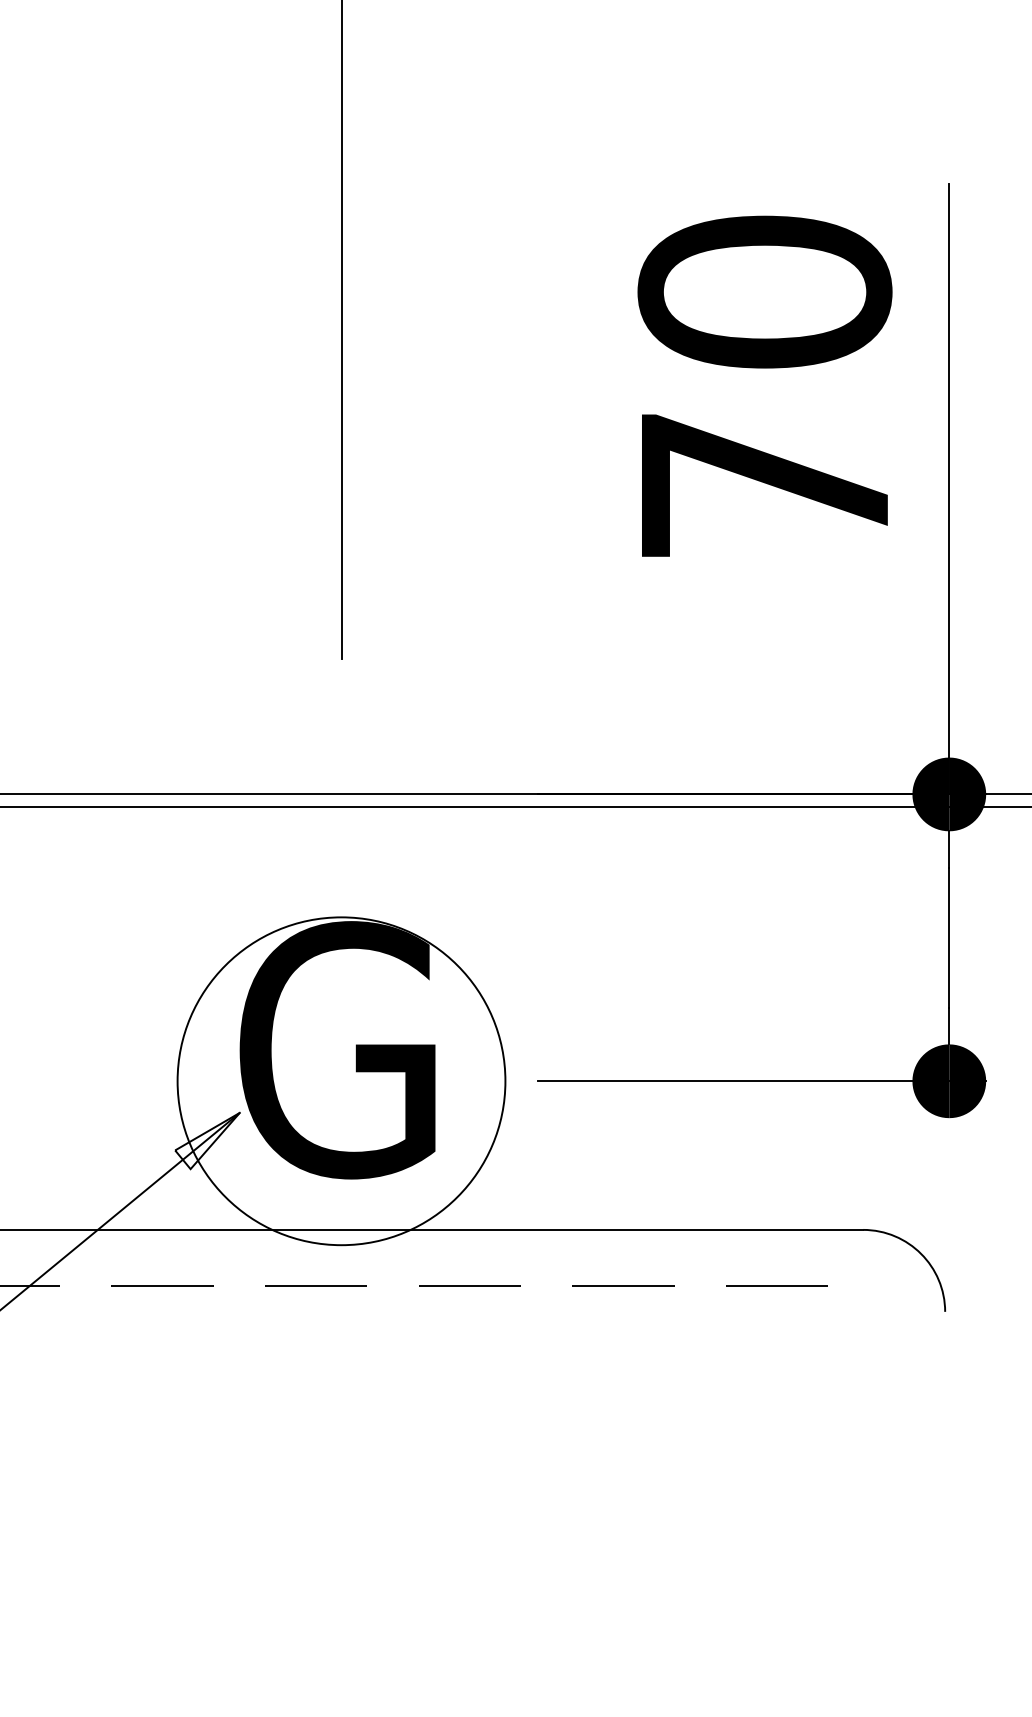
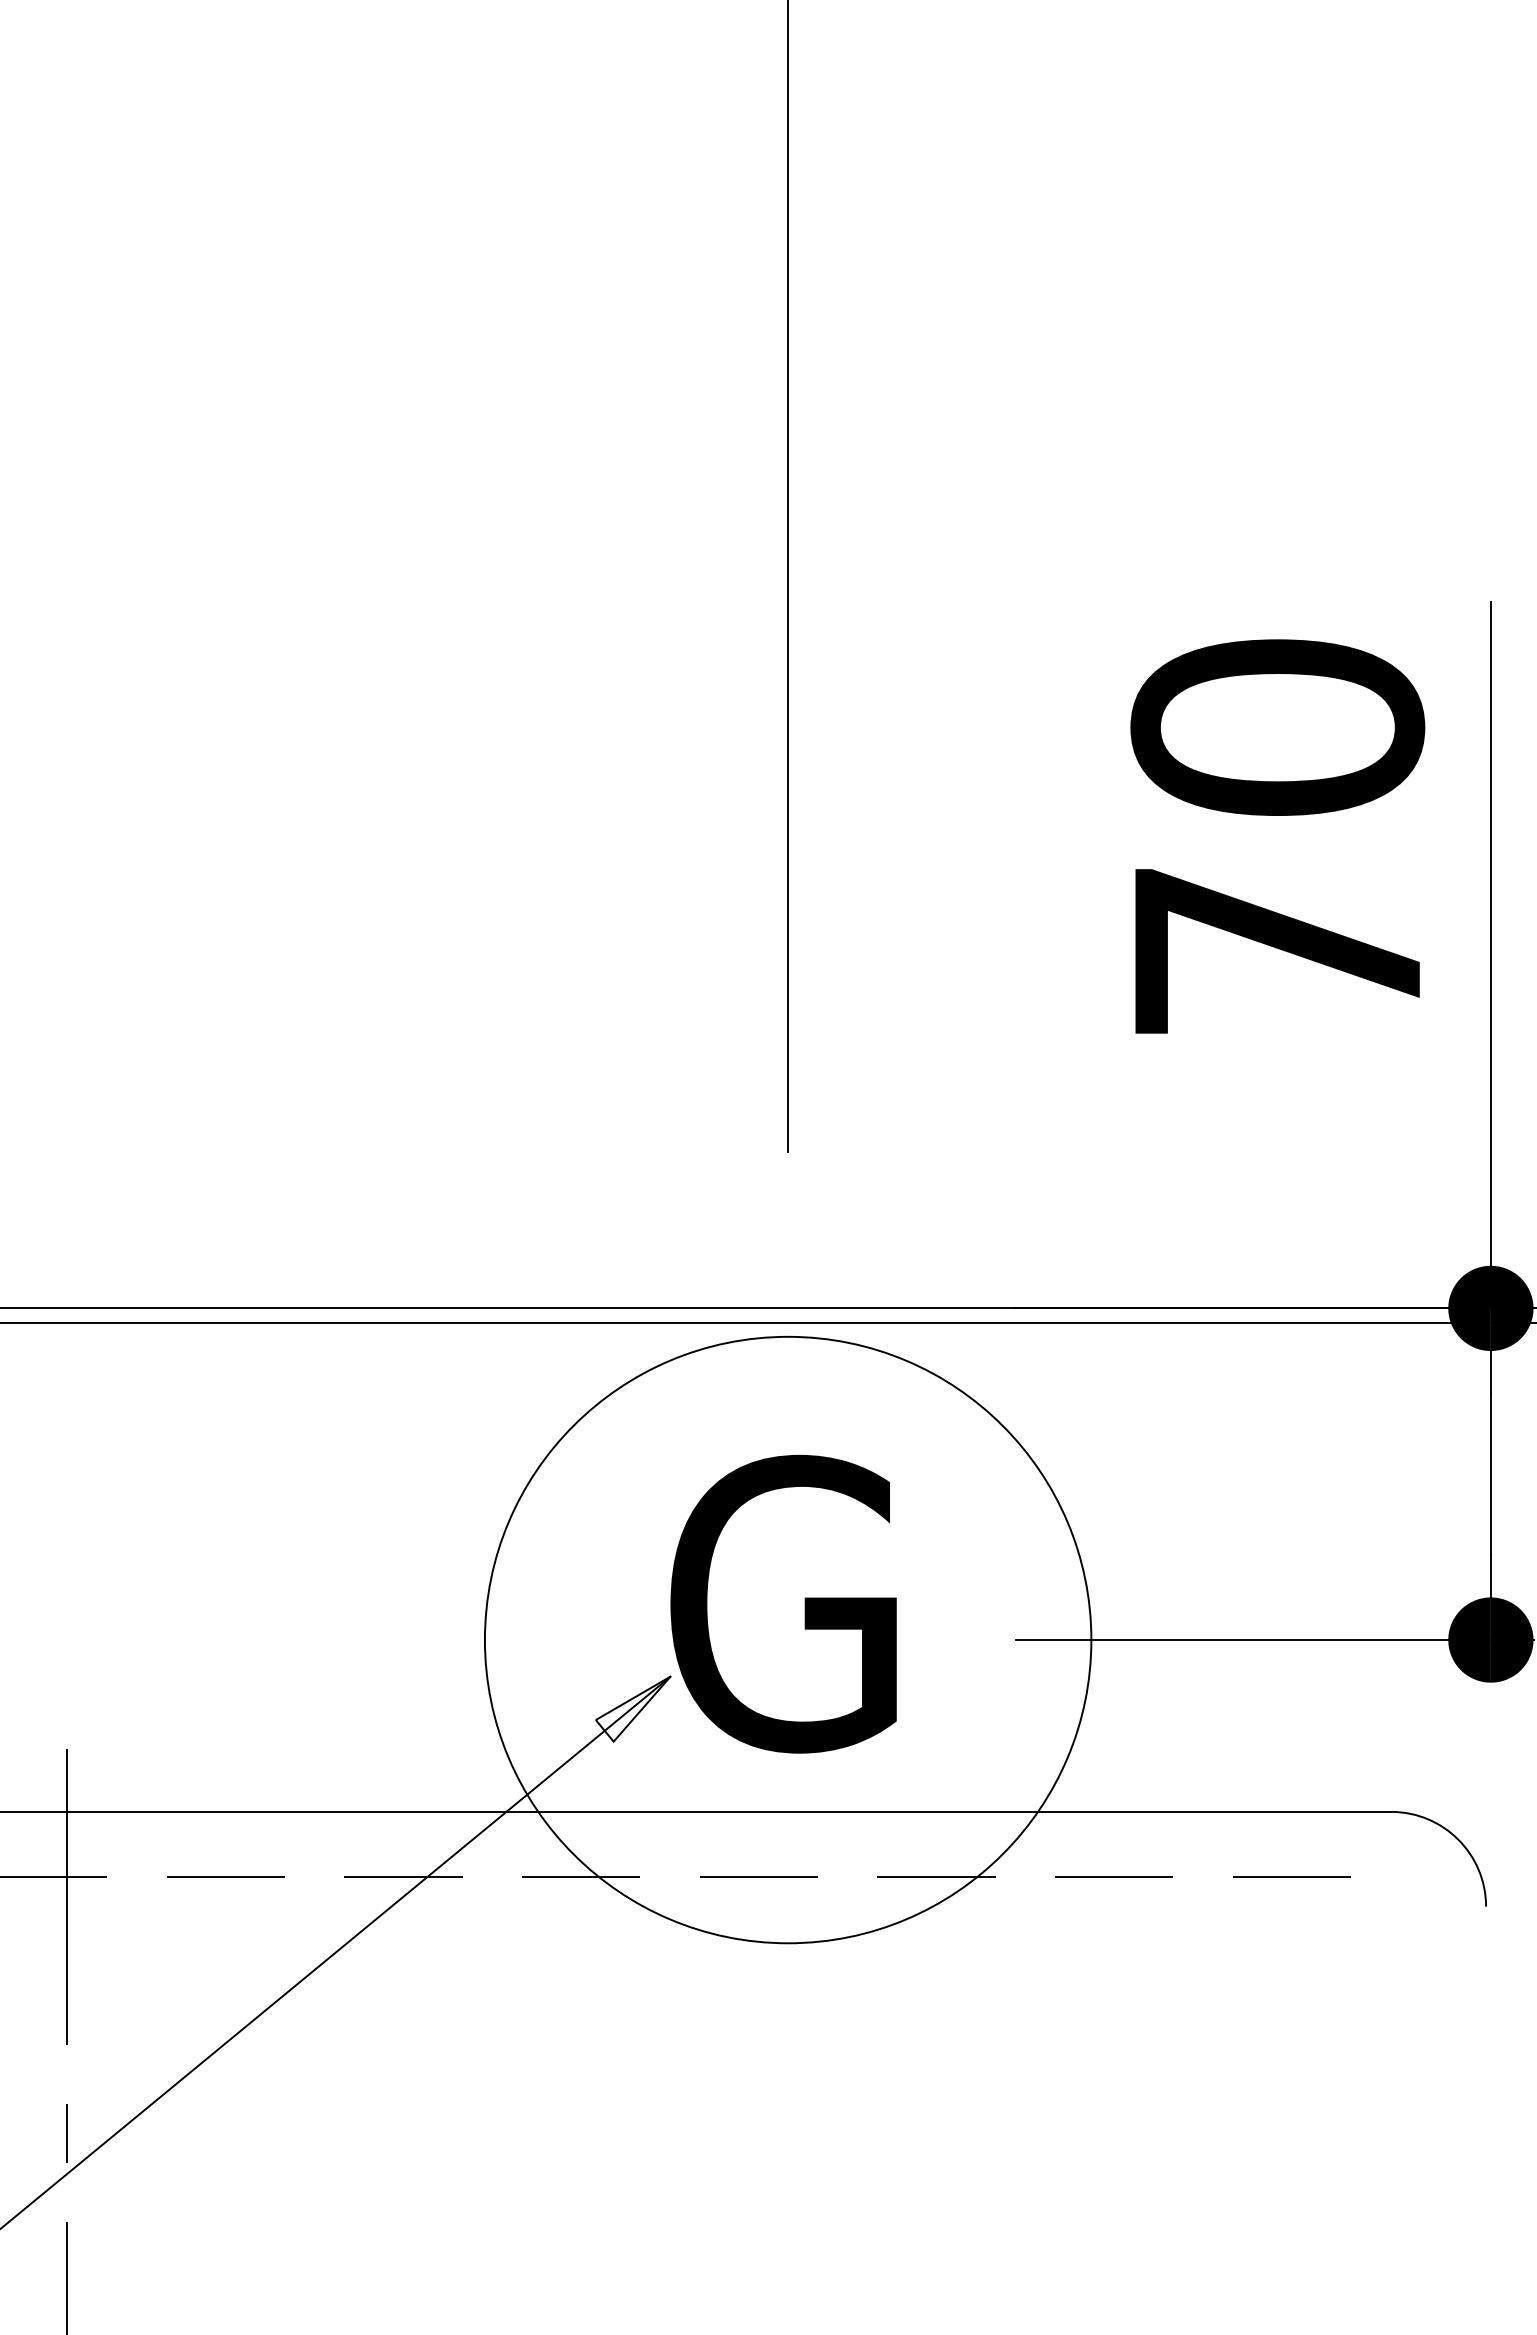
circle: (340, 1080) -> (787, 1639), size x1.6

